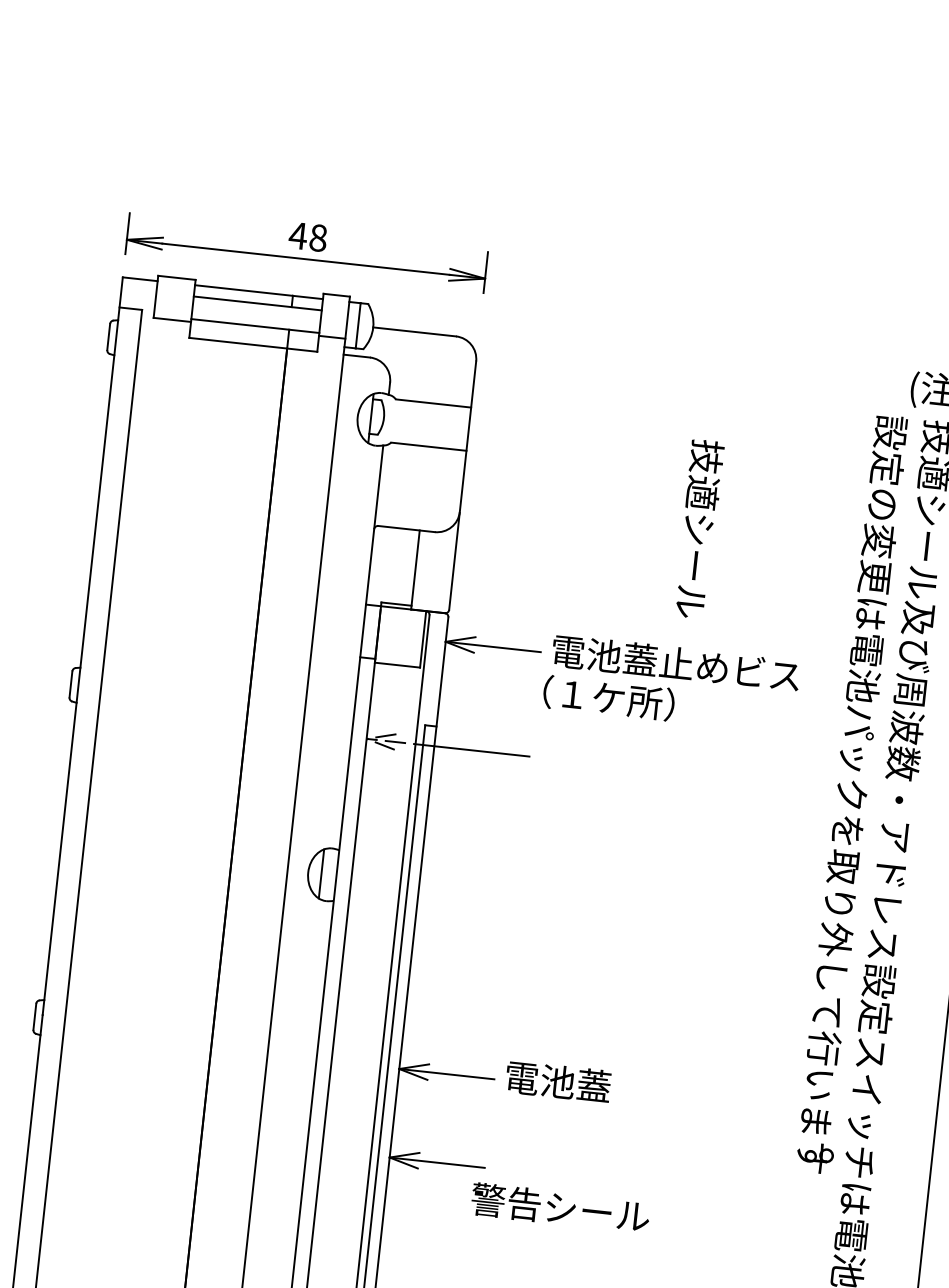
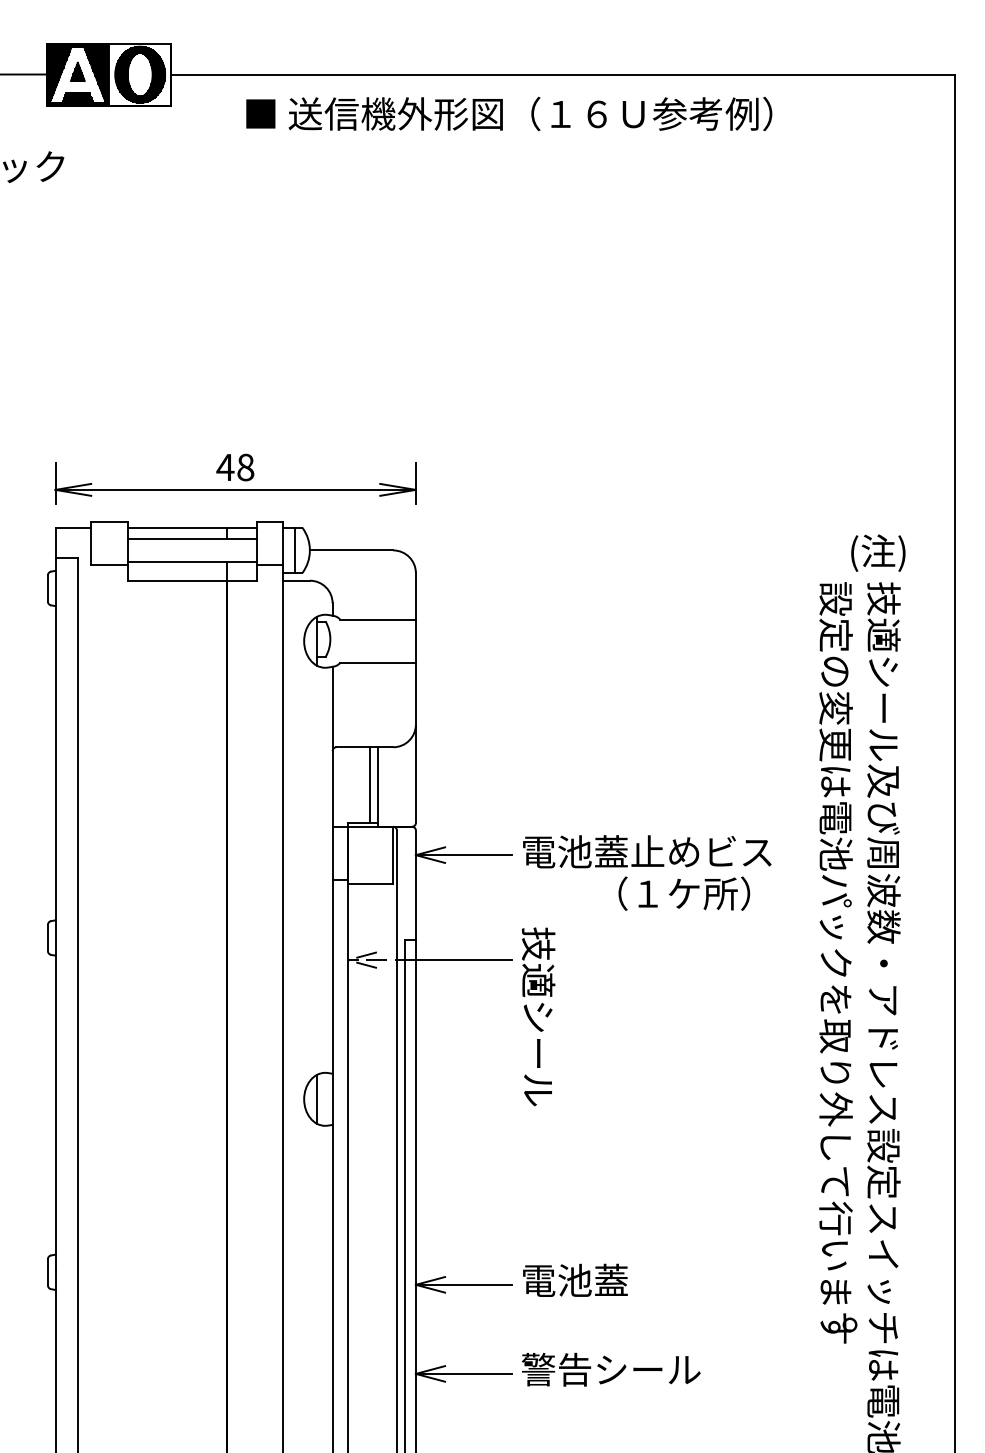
text: (698, 528) -> (538, 1016), moved
line: (408, 566) -> (370, 784), added
text: (609, 698) -> (684, 893), moved
text: (559, 1207) -> (610, 1369), moved

